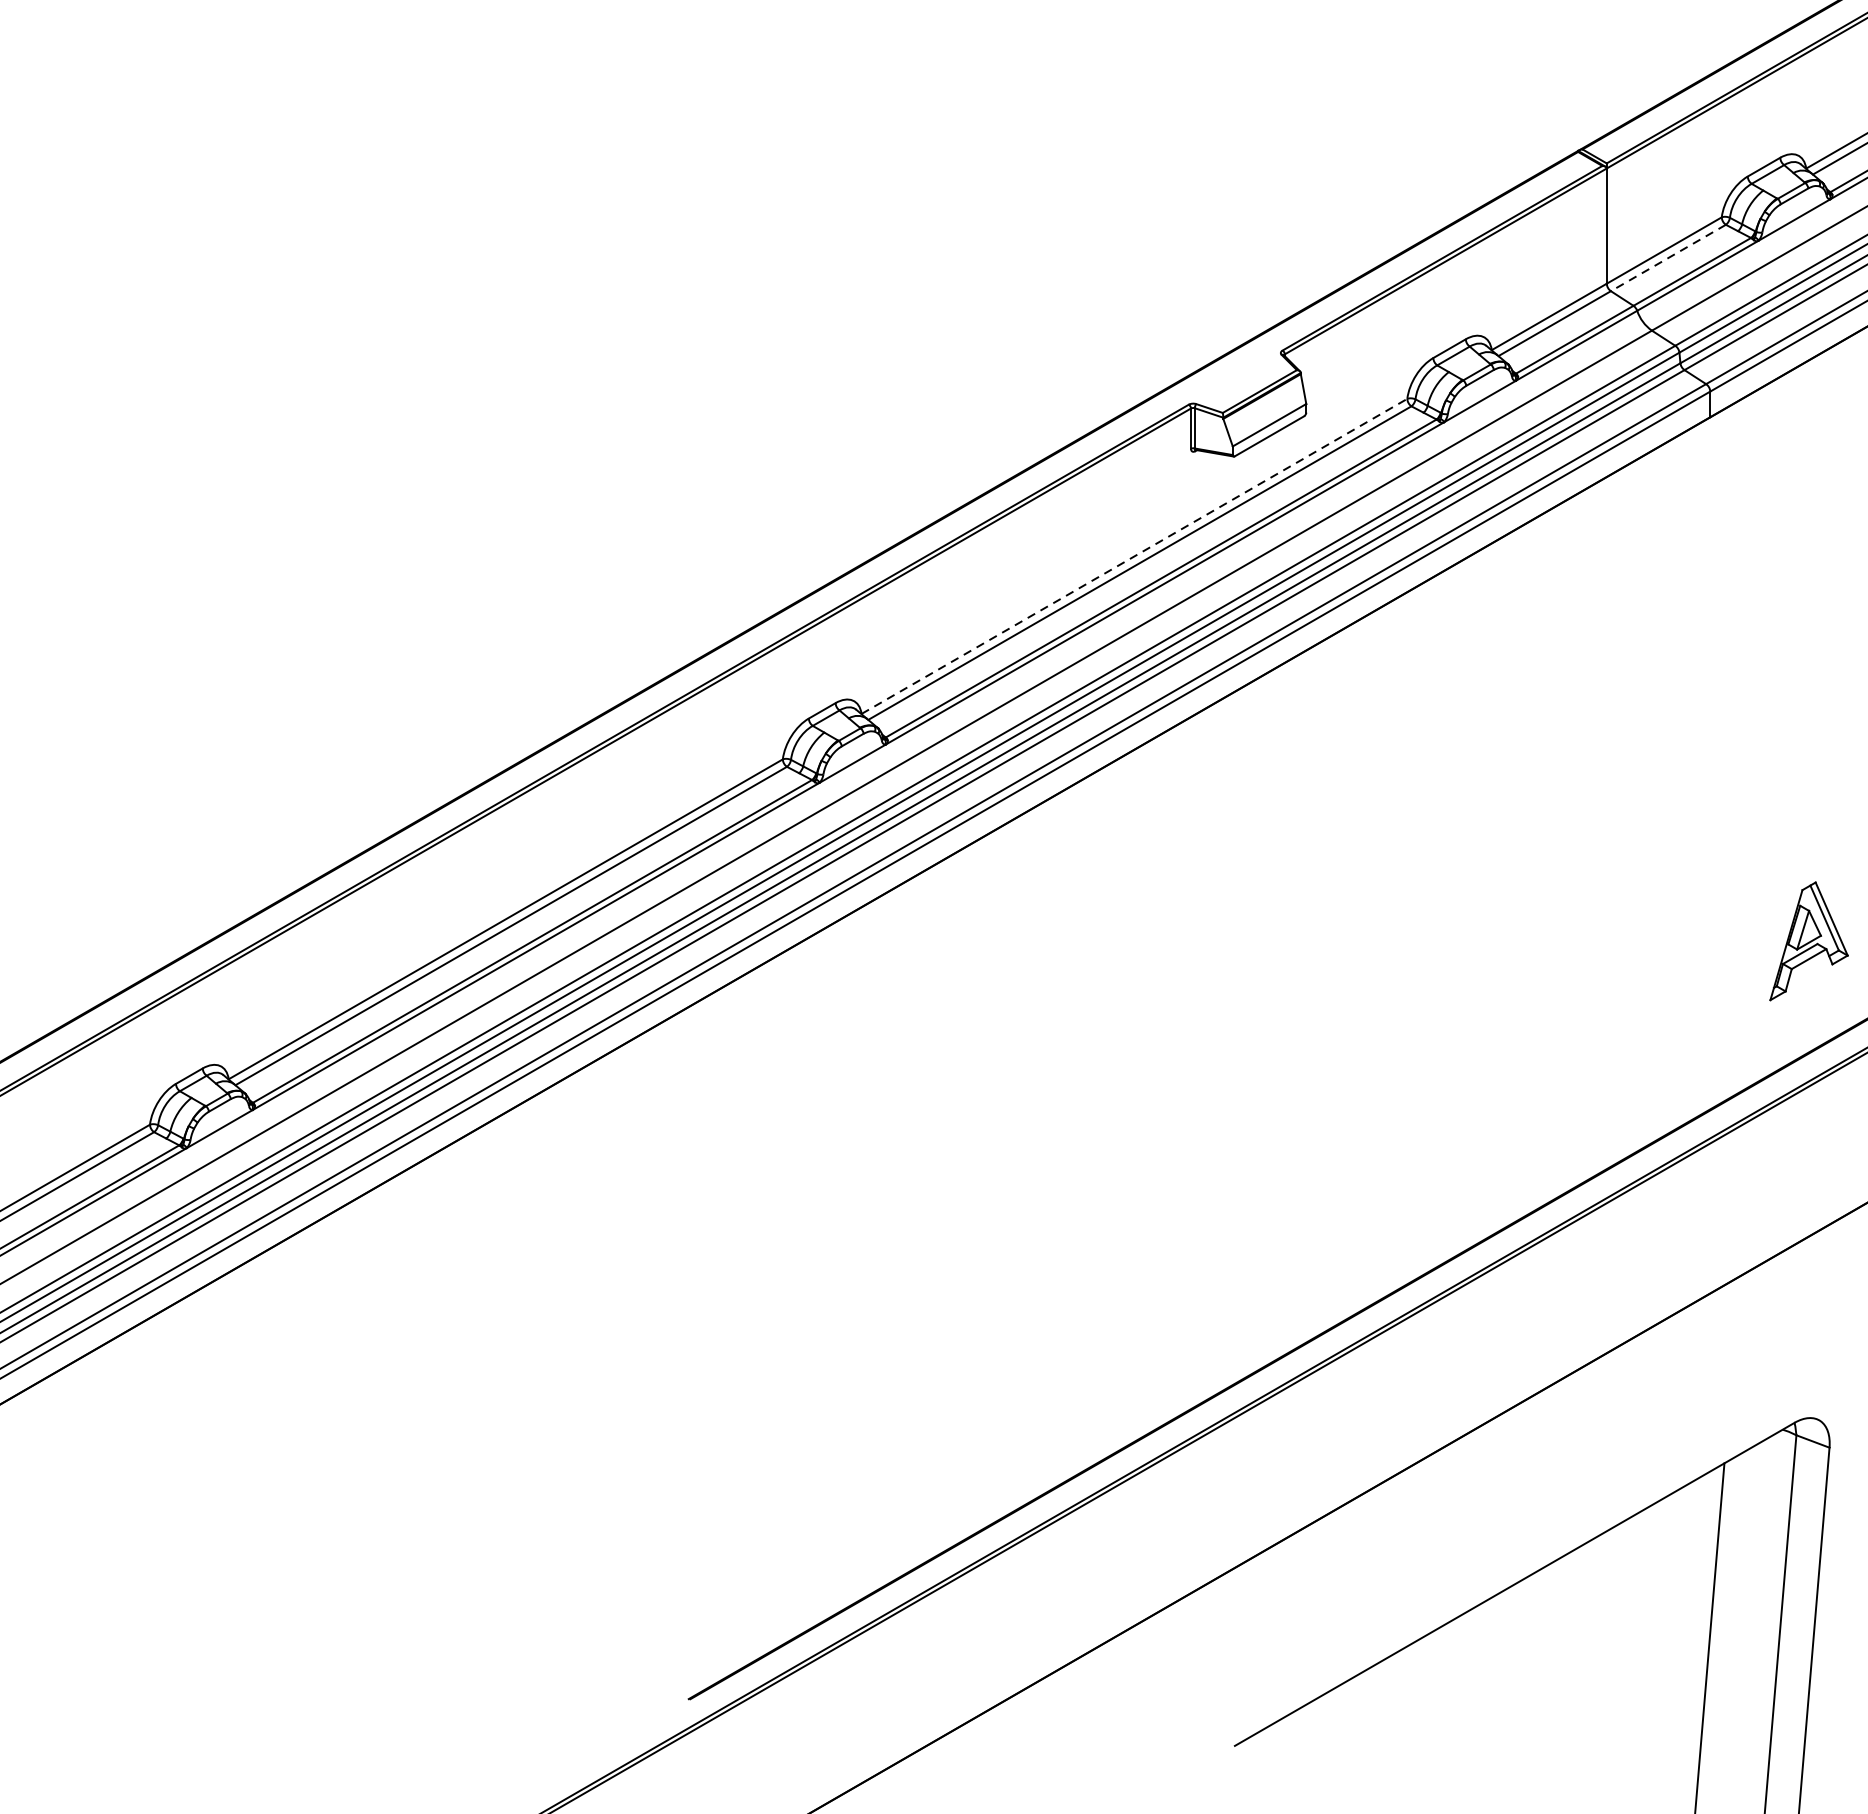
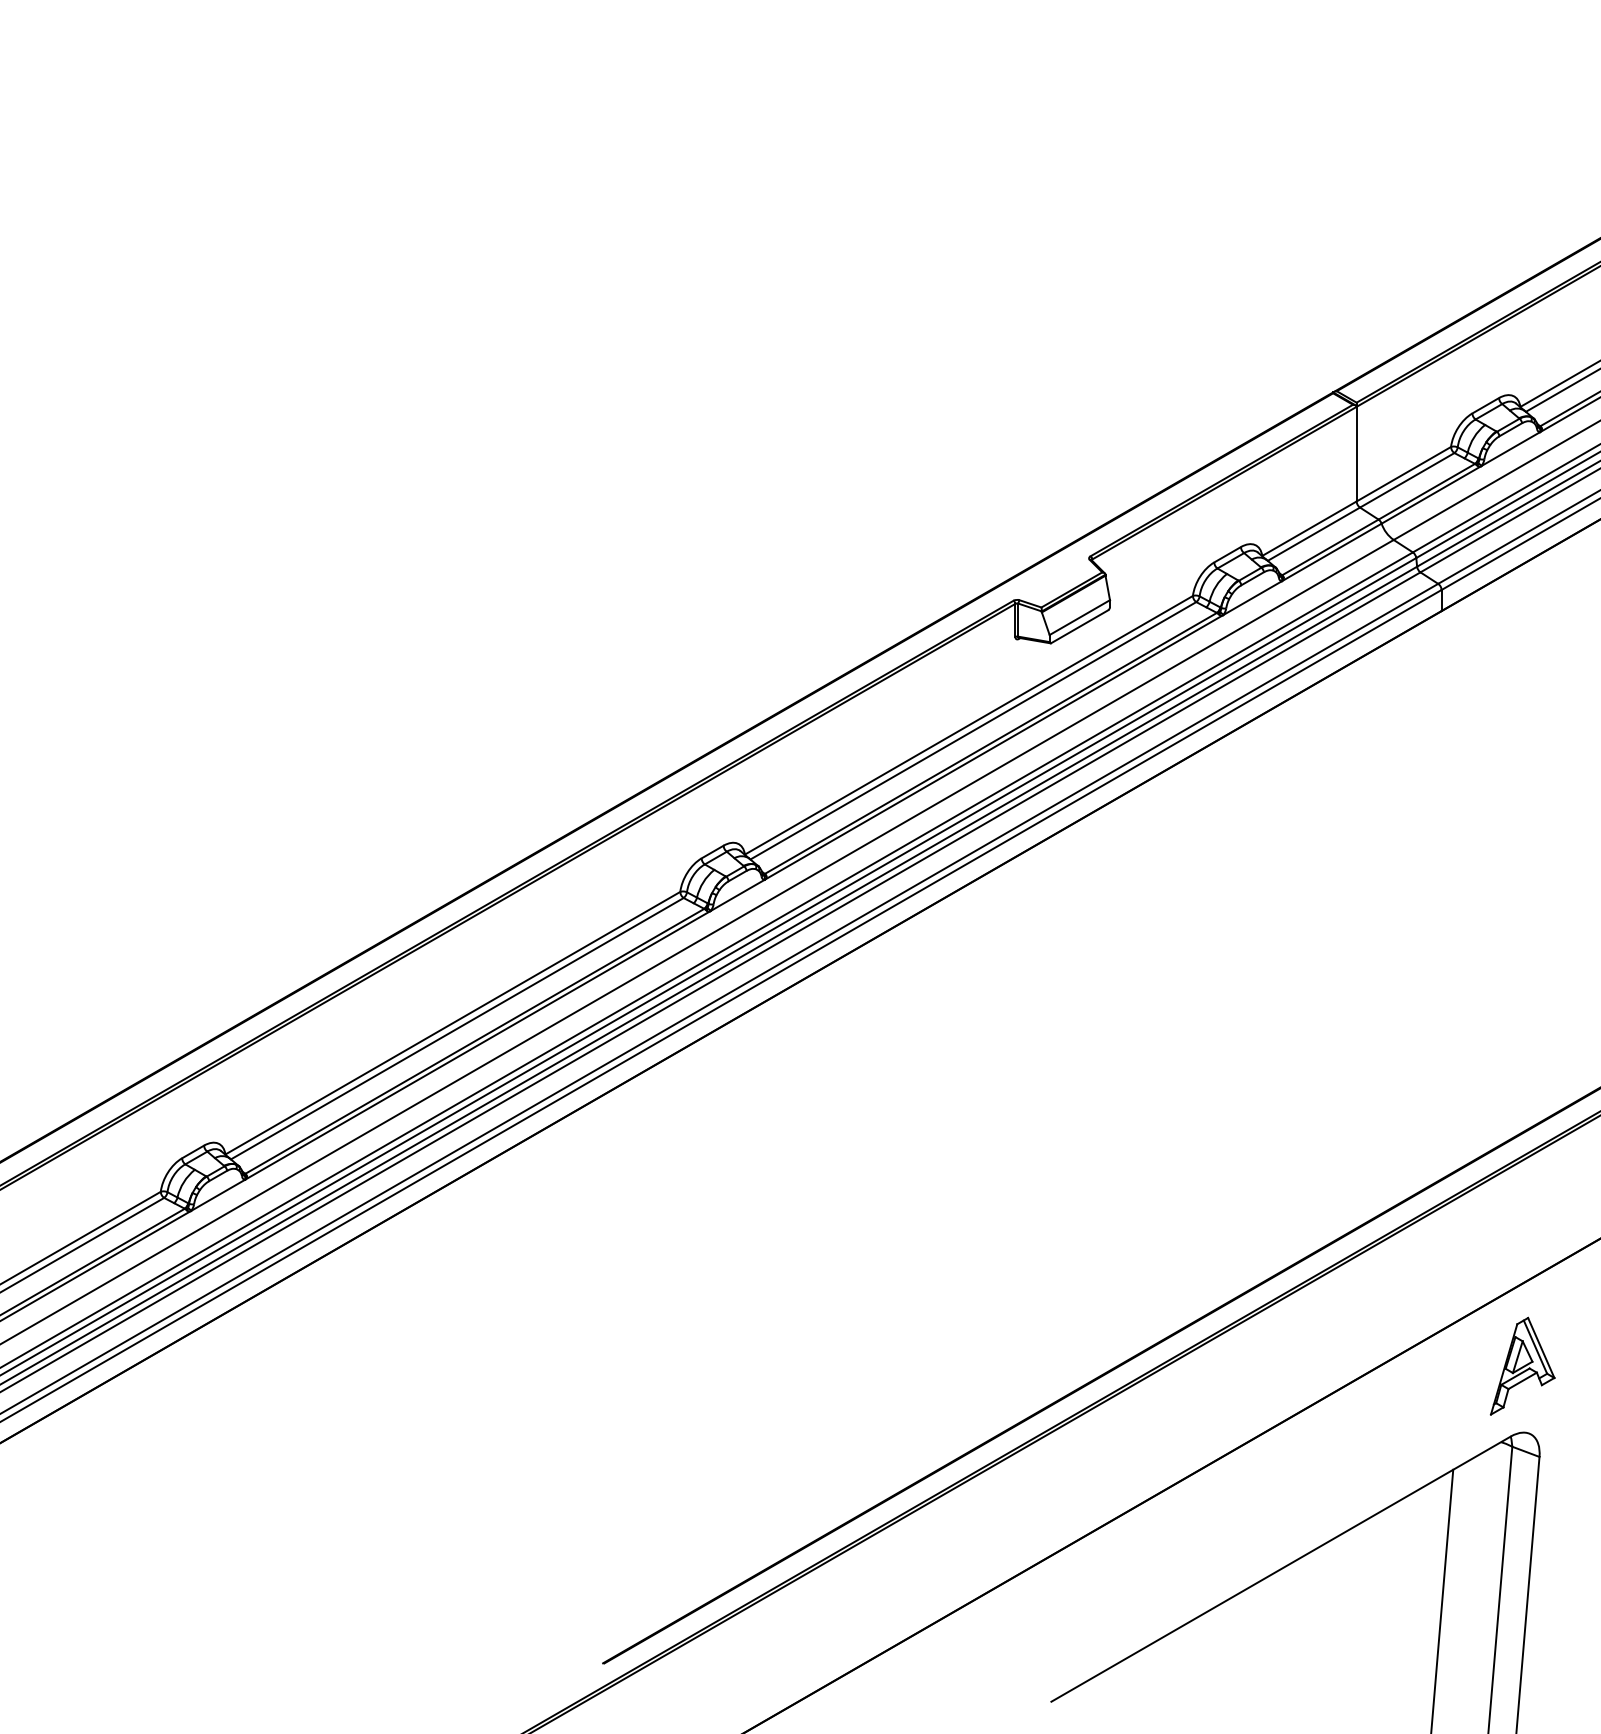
line: (1667, 258) -> (1406, 480), dashed -> solid
line: (1133, 556) -> (968, 725), dashed -> solid
part: (1808, 940) -> (1522, 1365), moved

